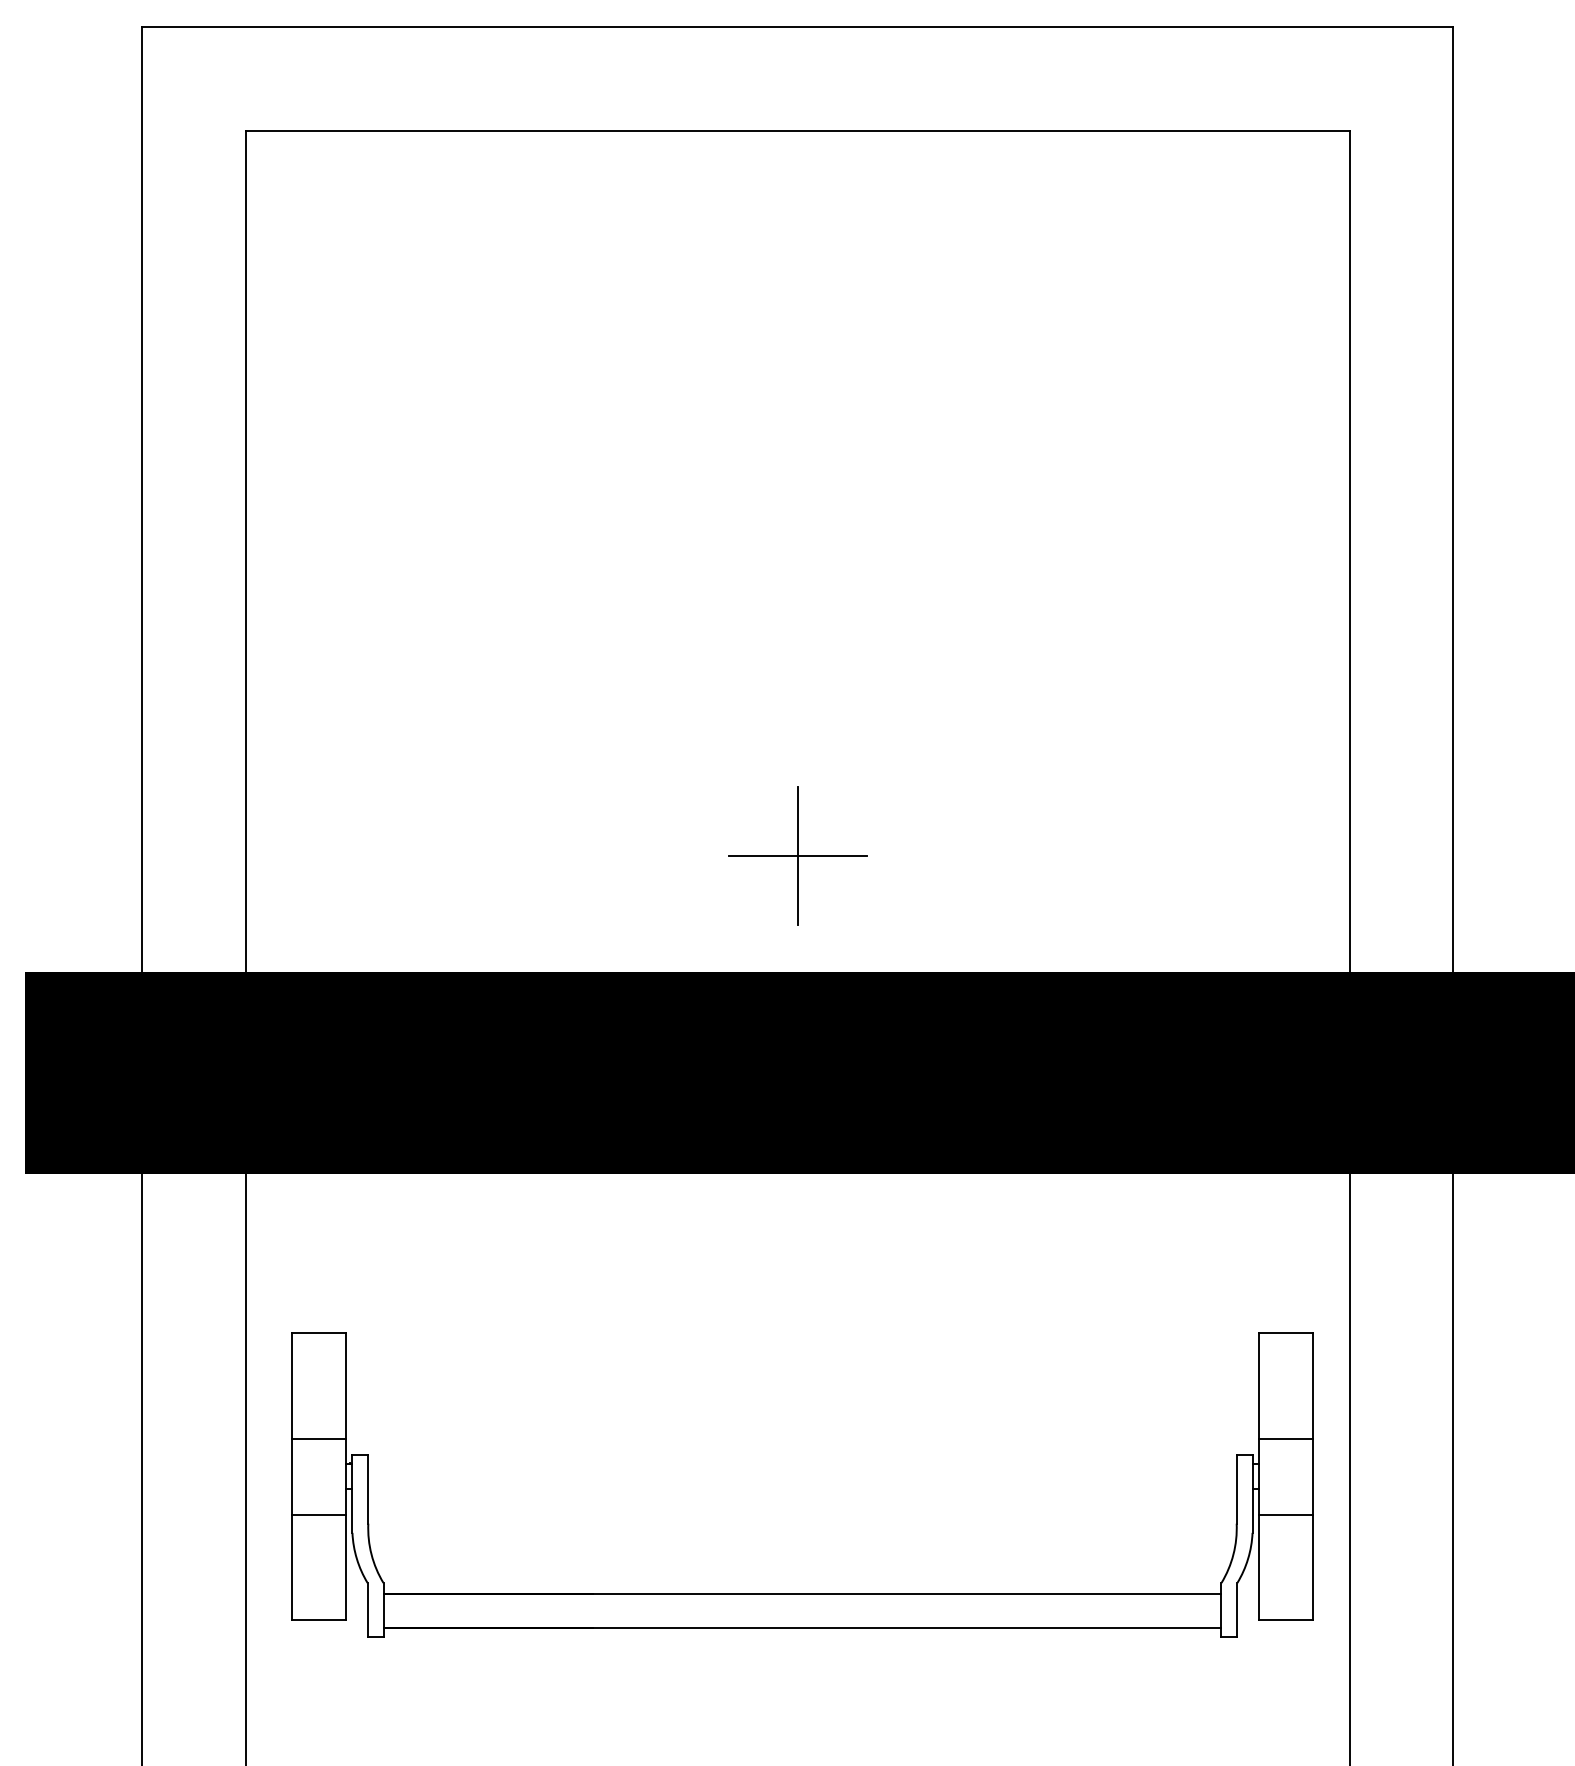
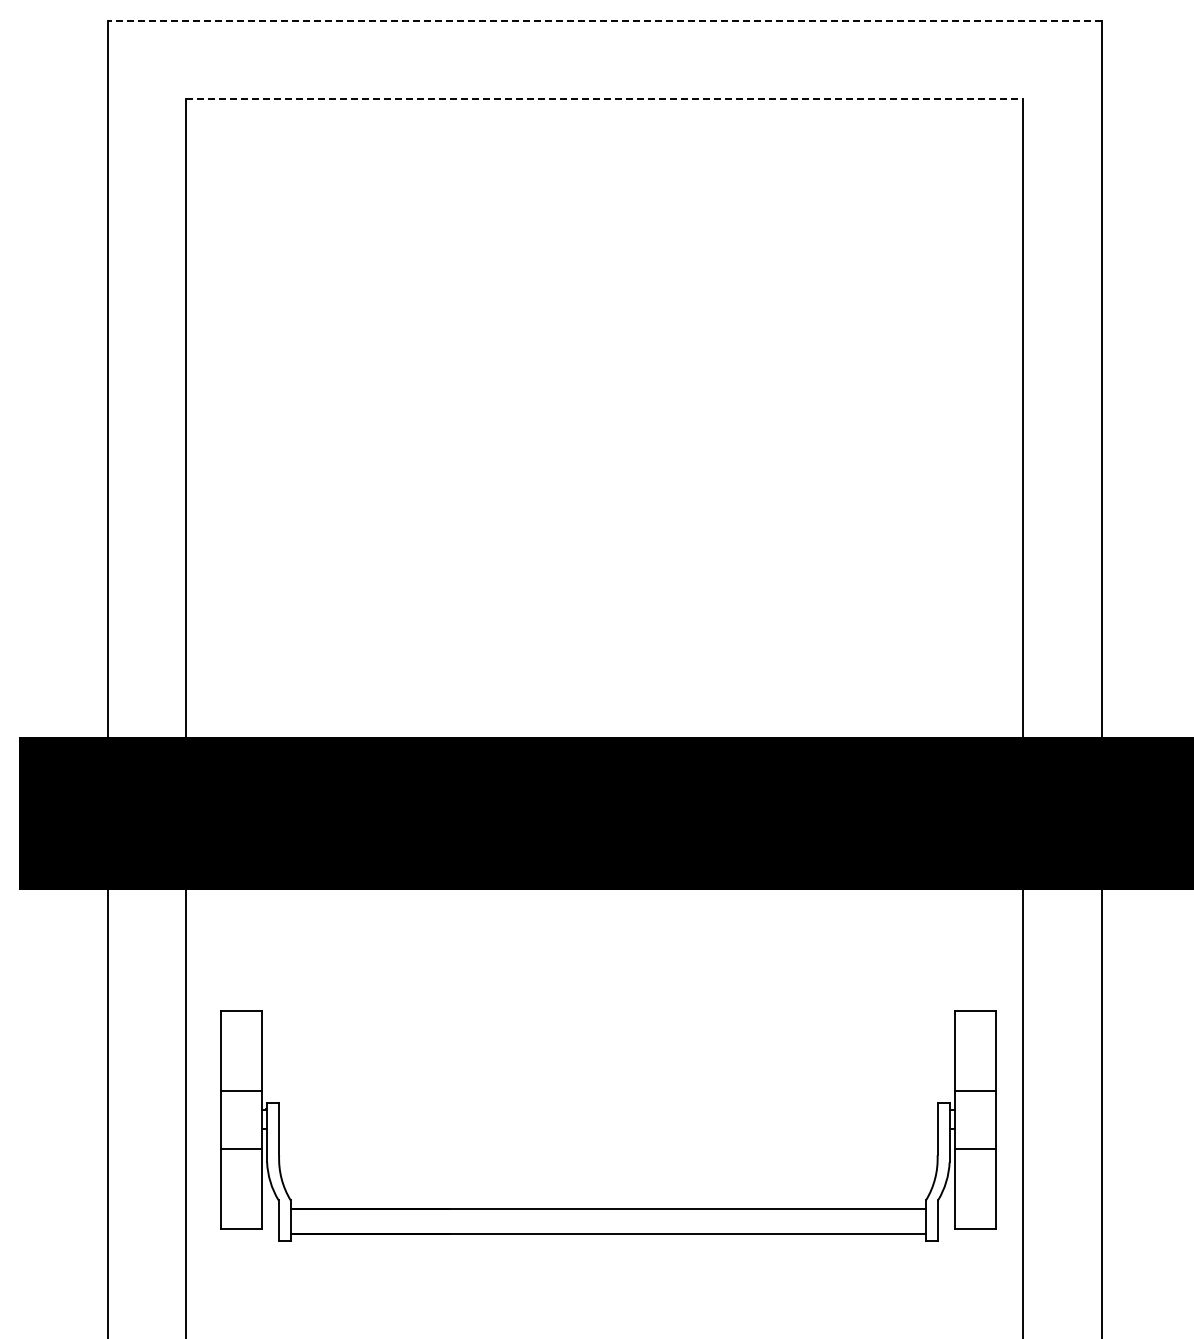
line: (797, 27) -> (604, 20), solid -> dashed
line: (797, 131) -> (604, 99), solid -> dashed
part: (797, 855) -> (604, 648), removed

